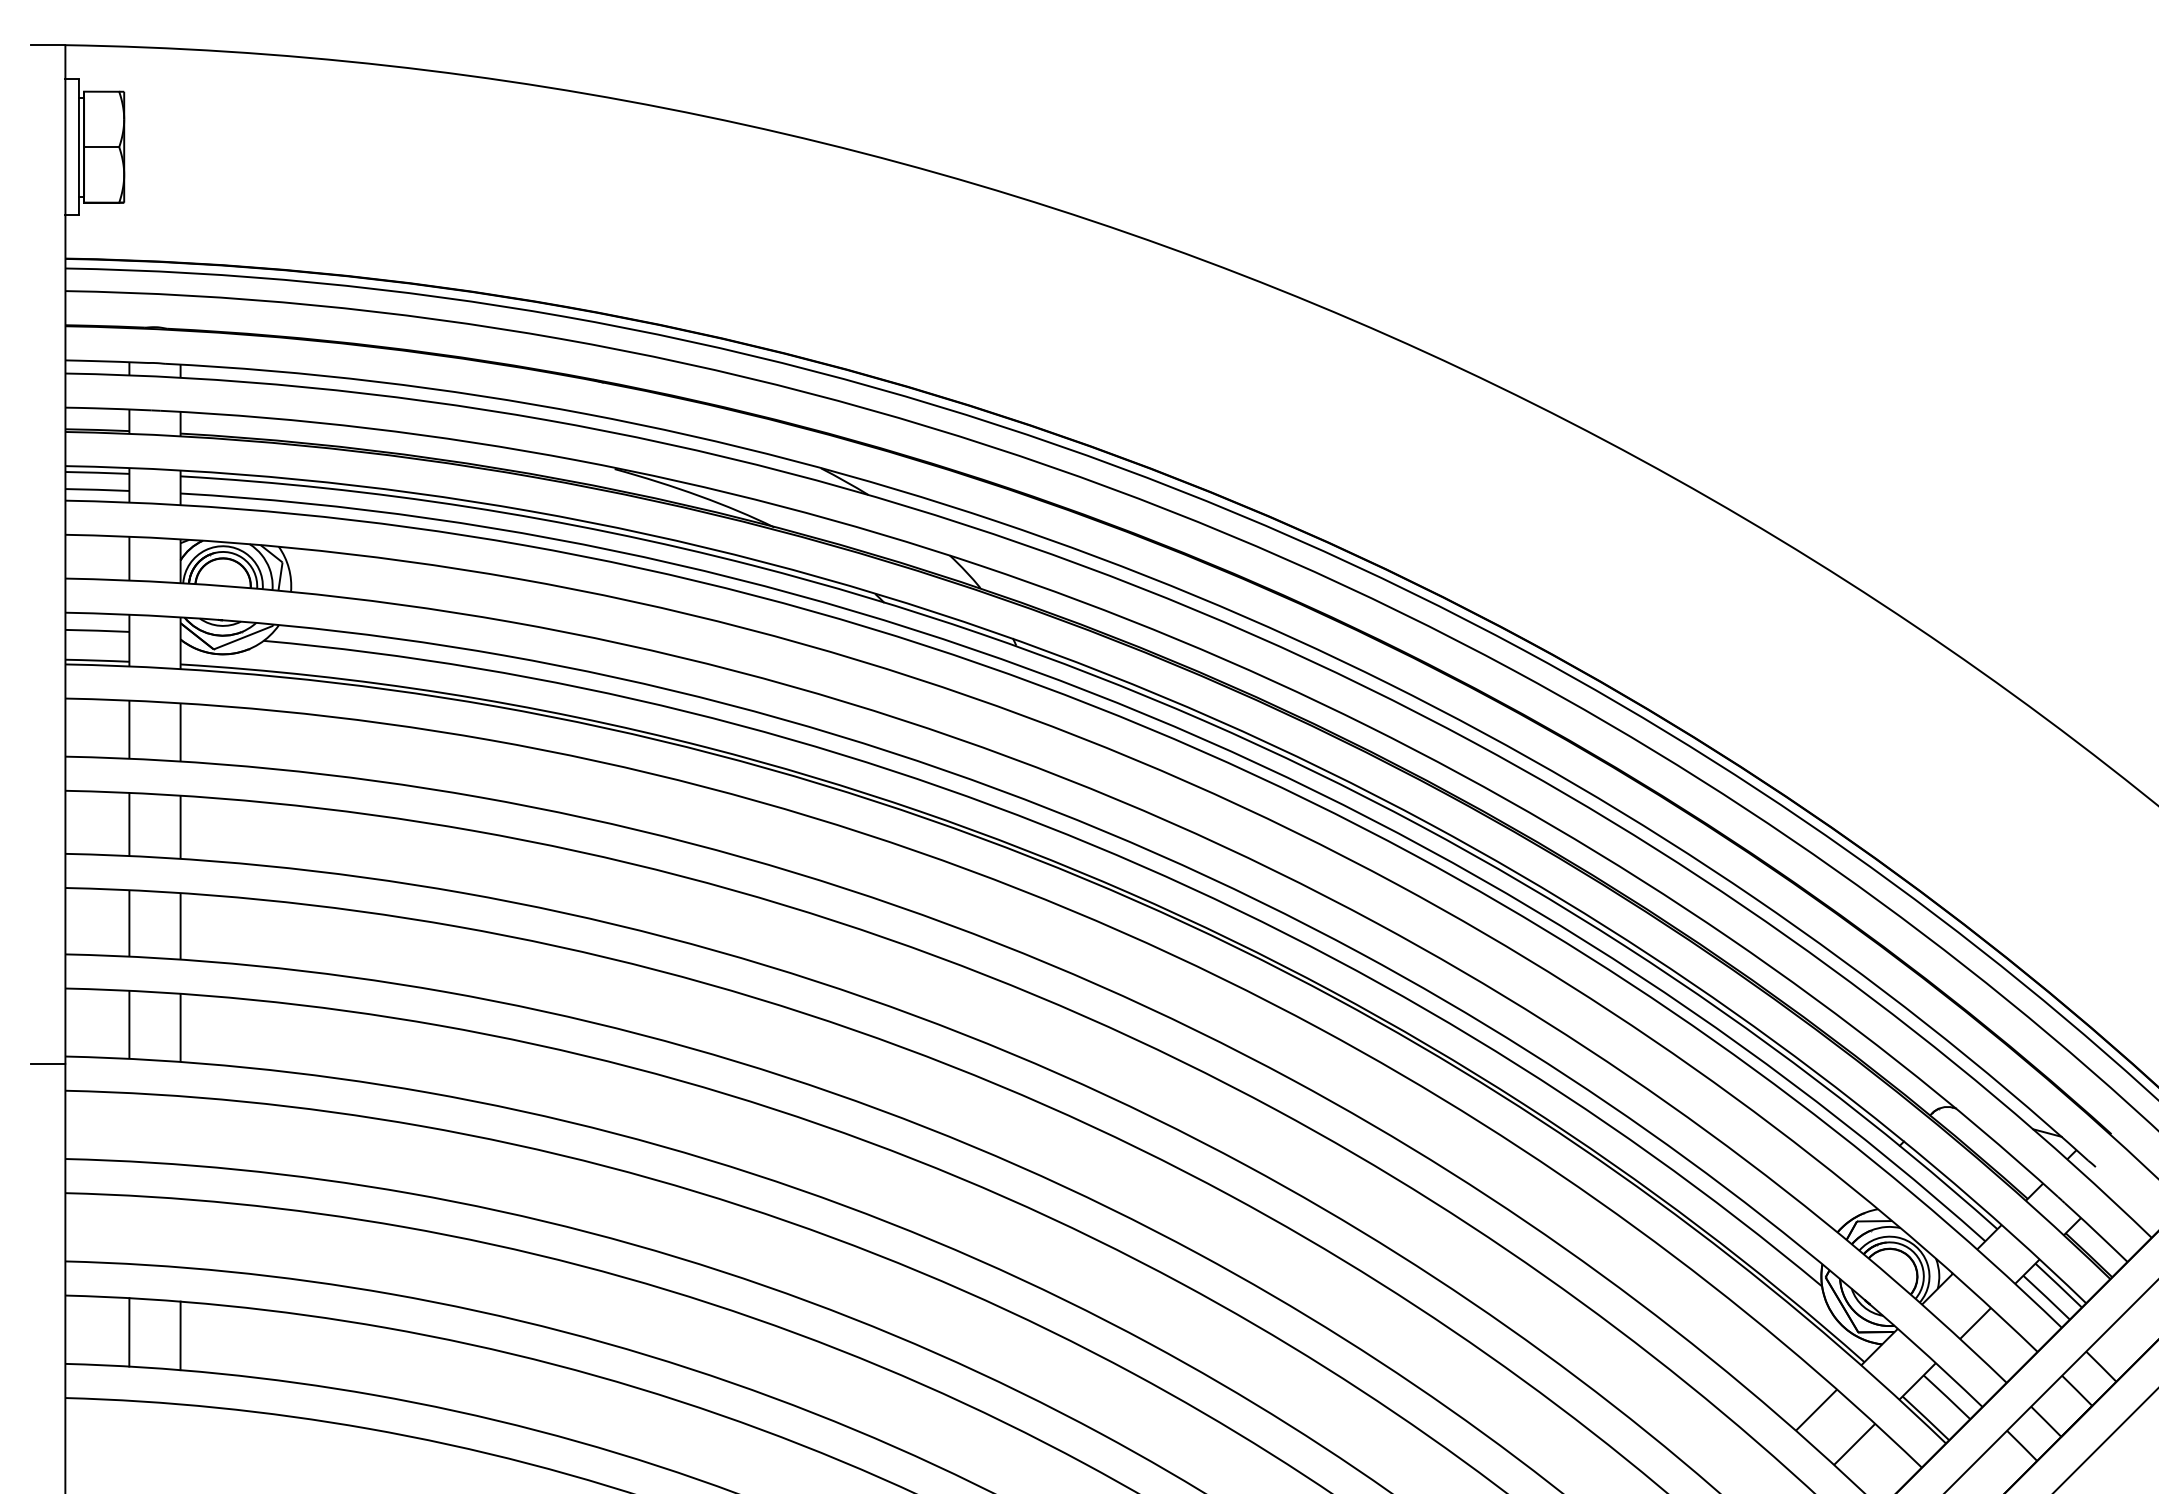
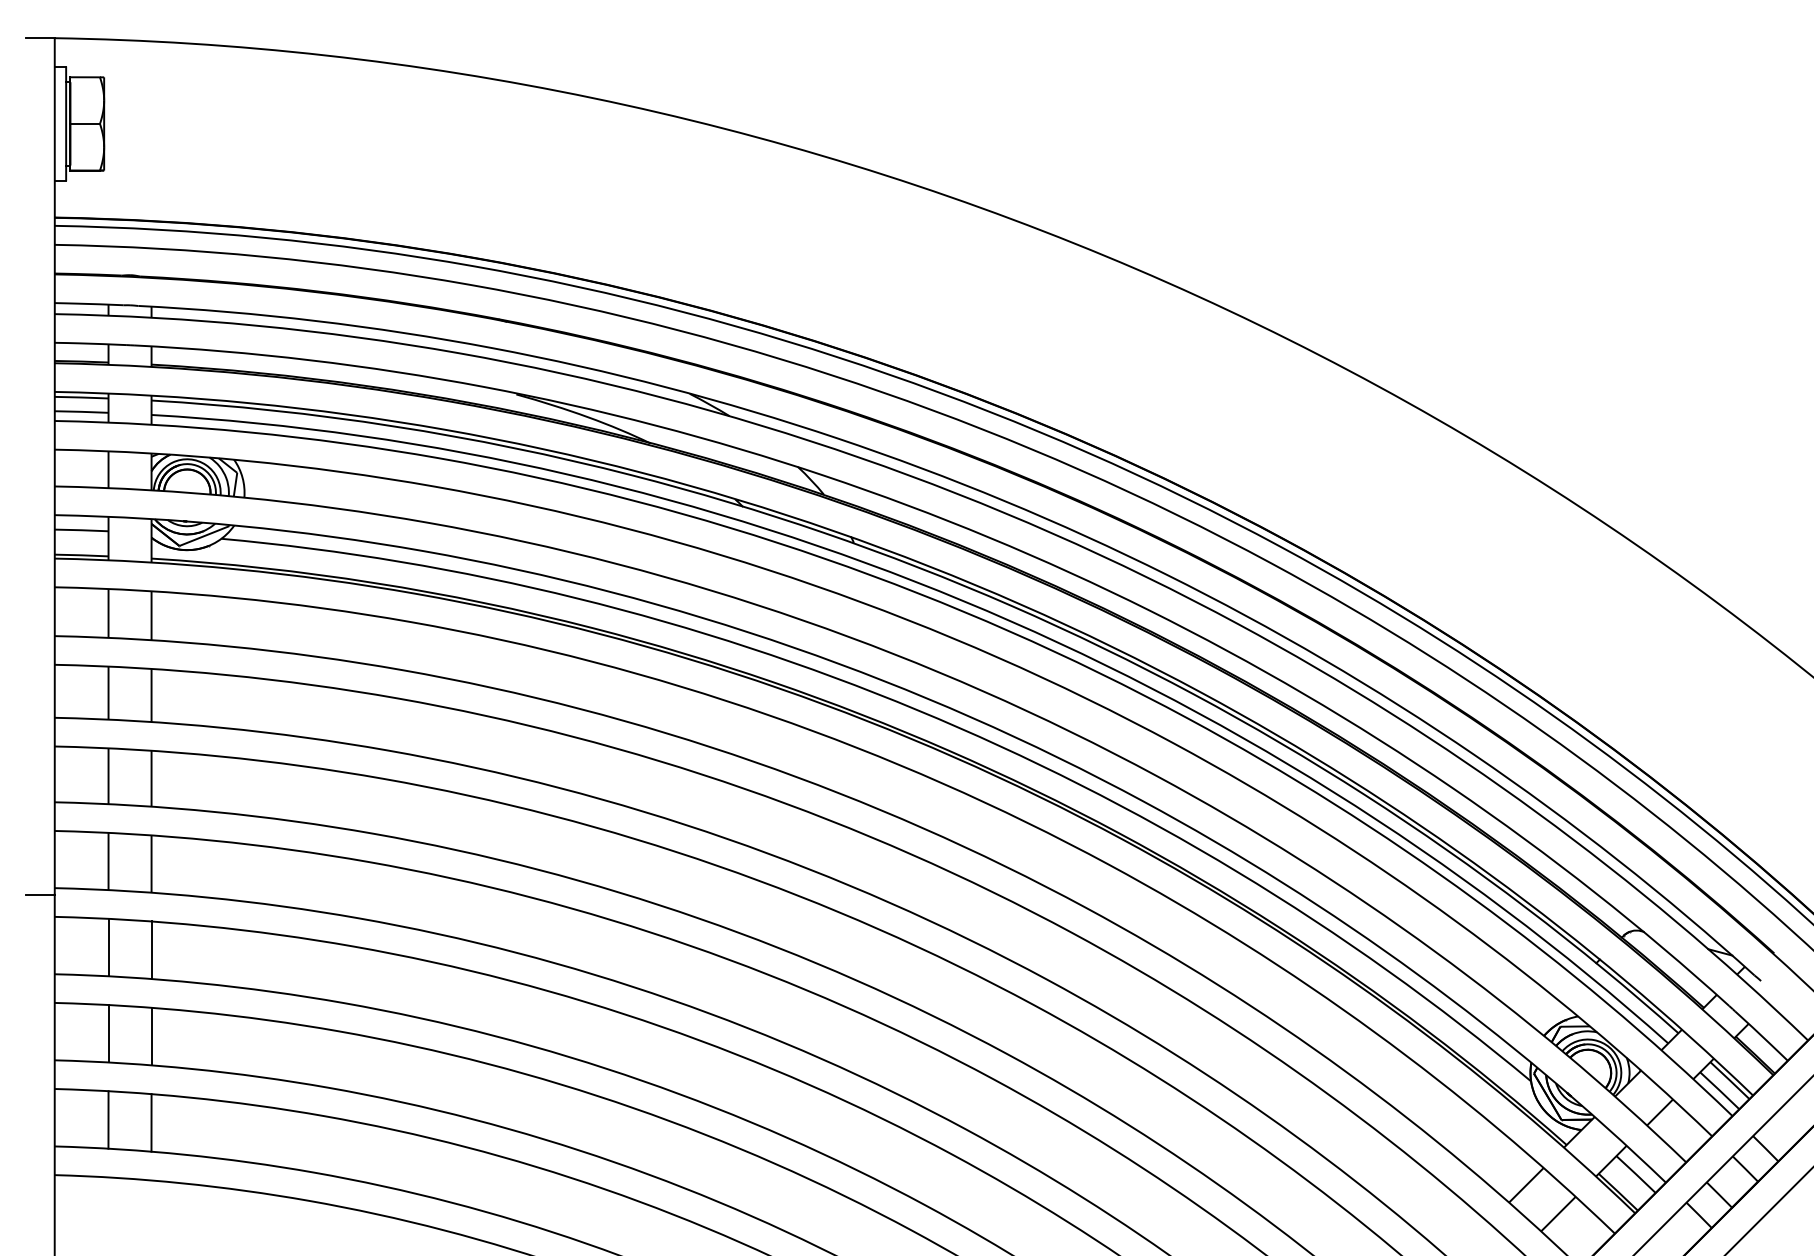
line: (129, 1127) -> (108, 947), added
line: (180, 1130) -> (151, 950), added
line: (129, 1229) -> (108, 1033), added
line: (180, 1232) -> (151, 1036), added

